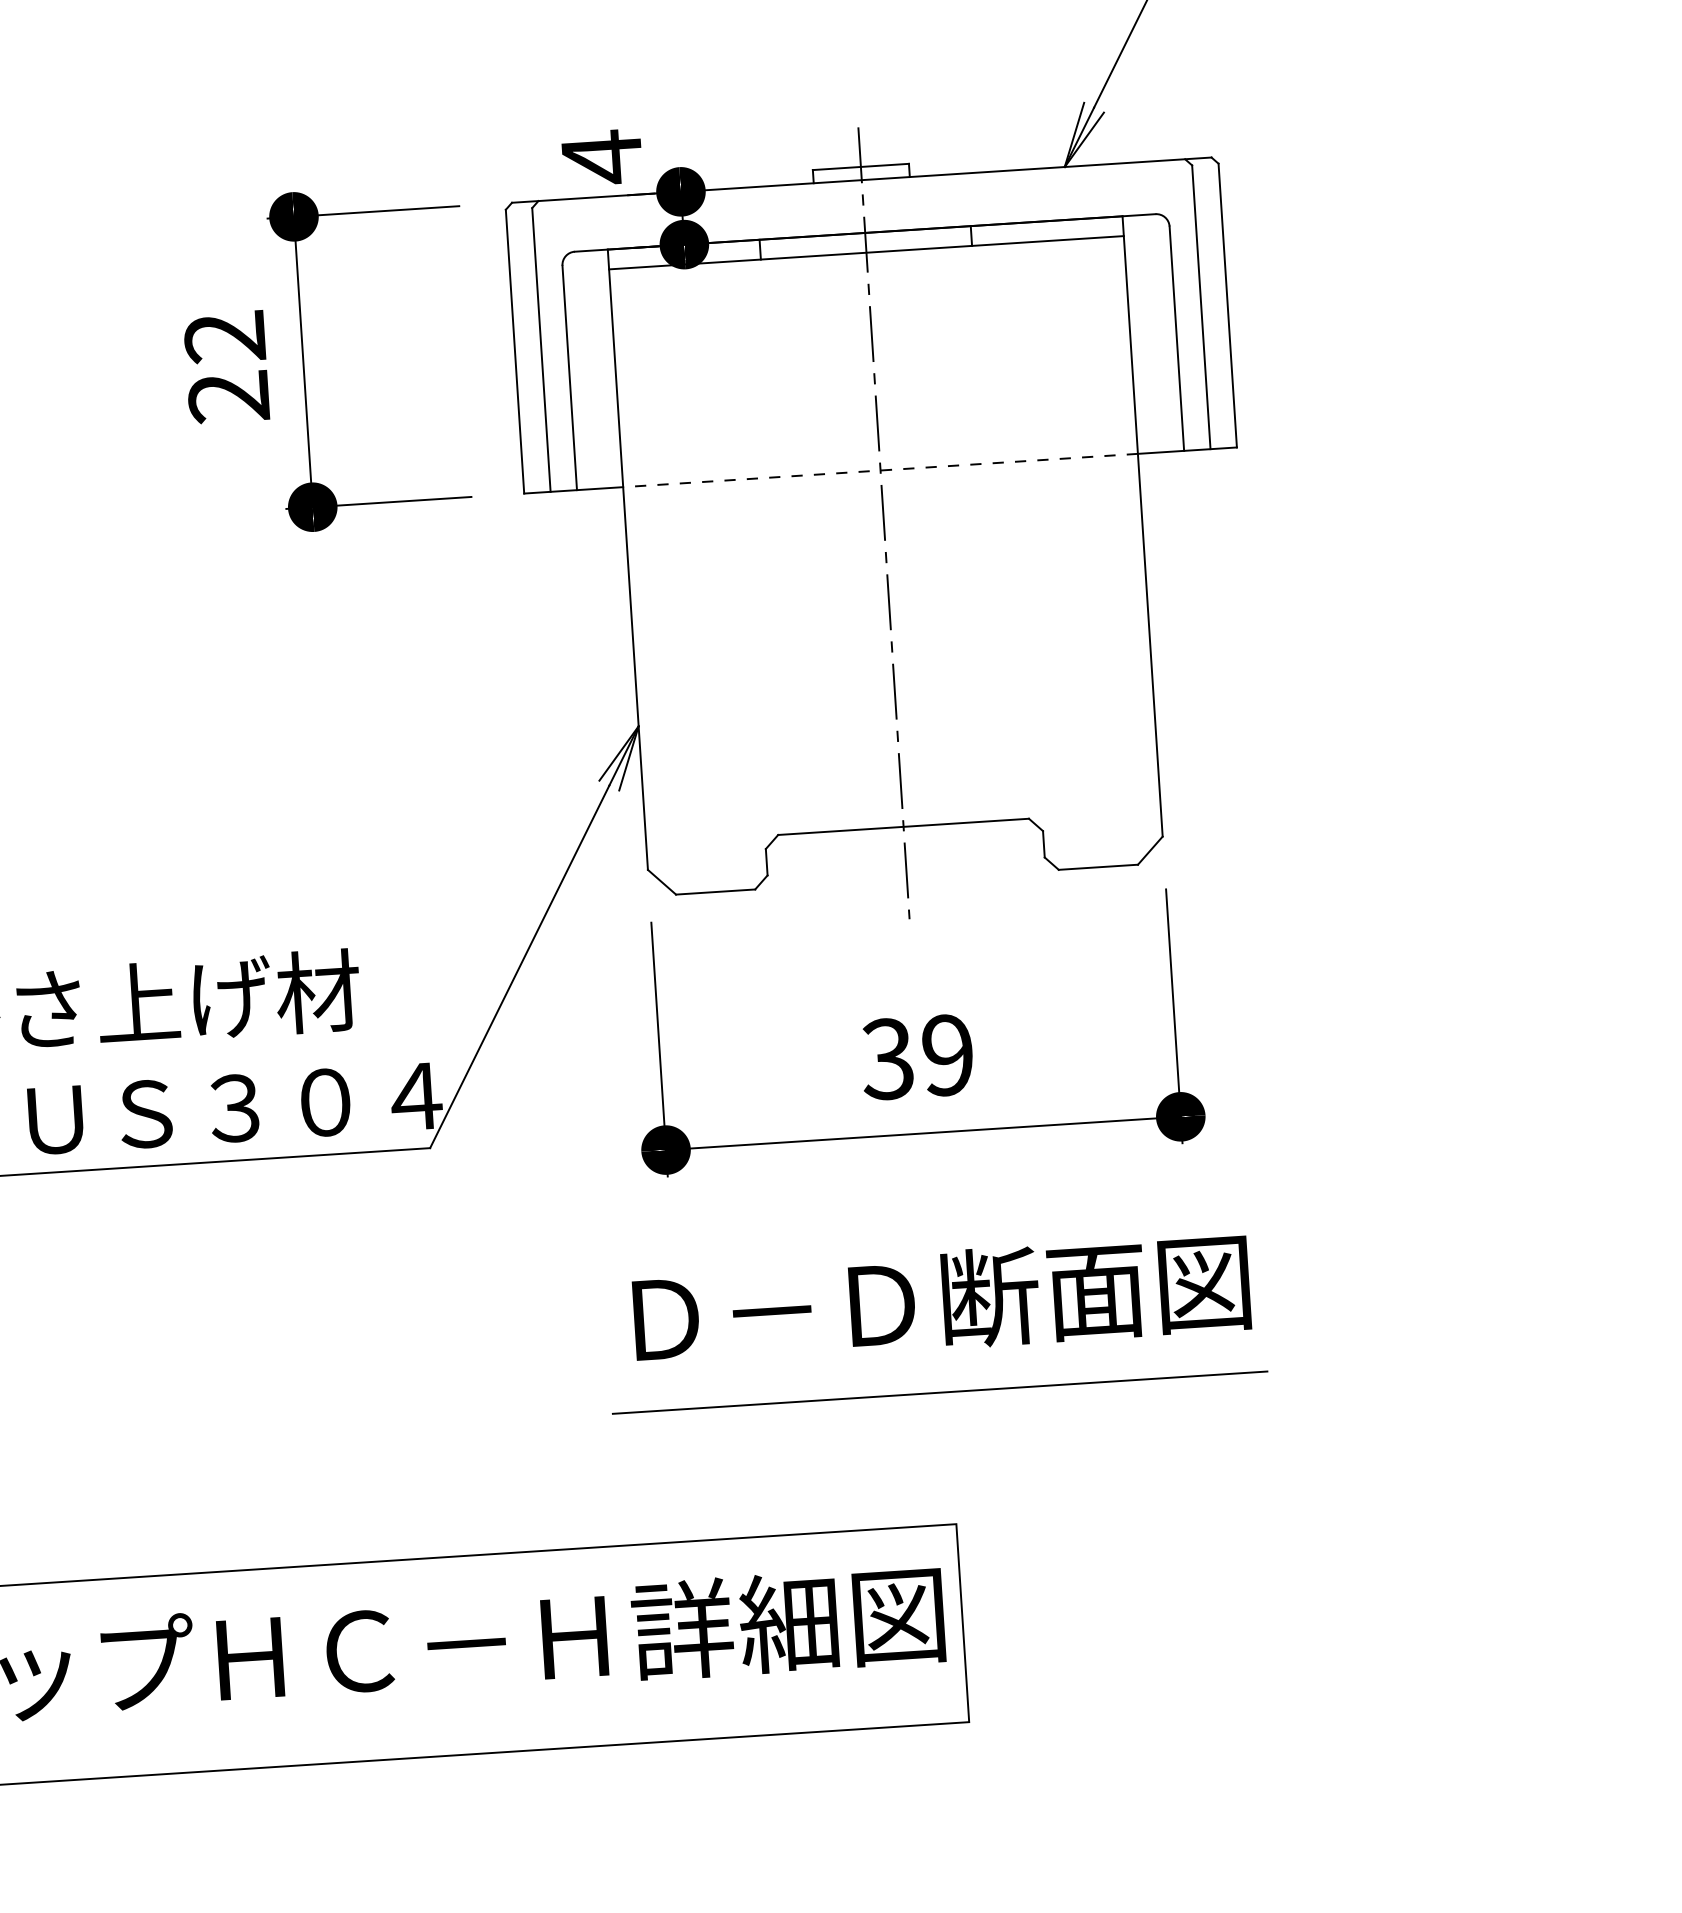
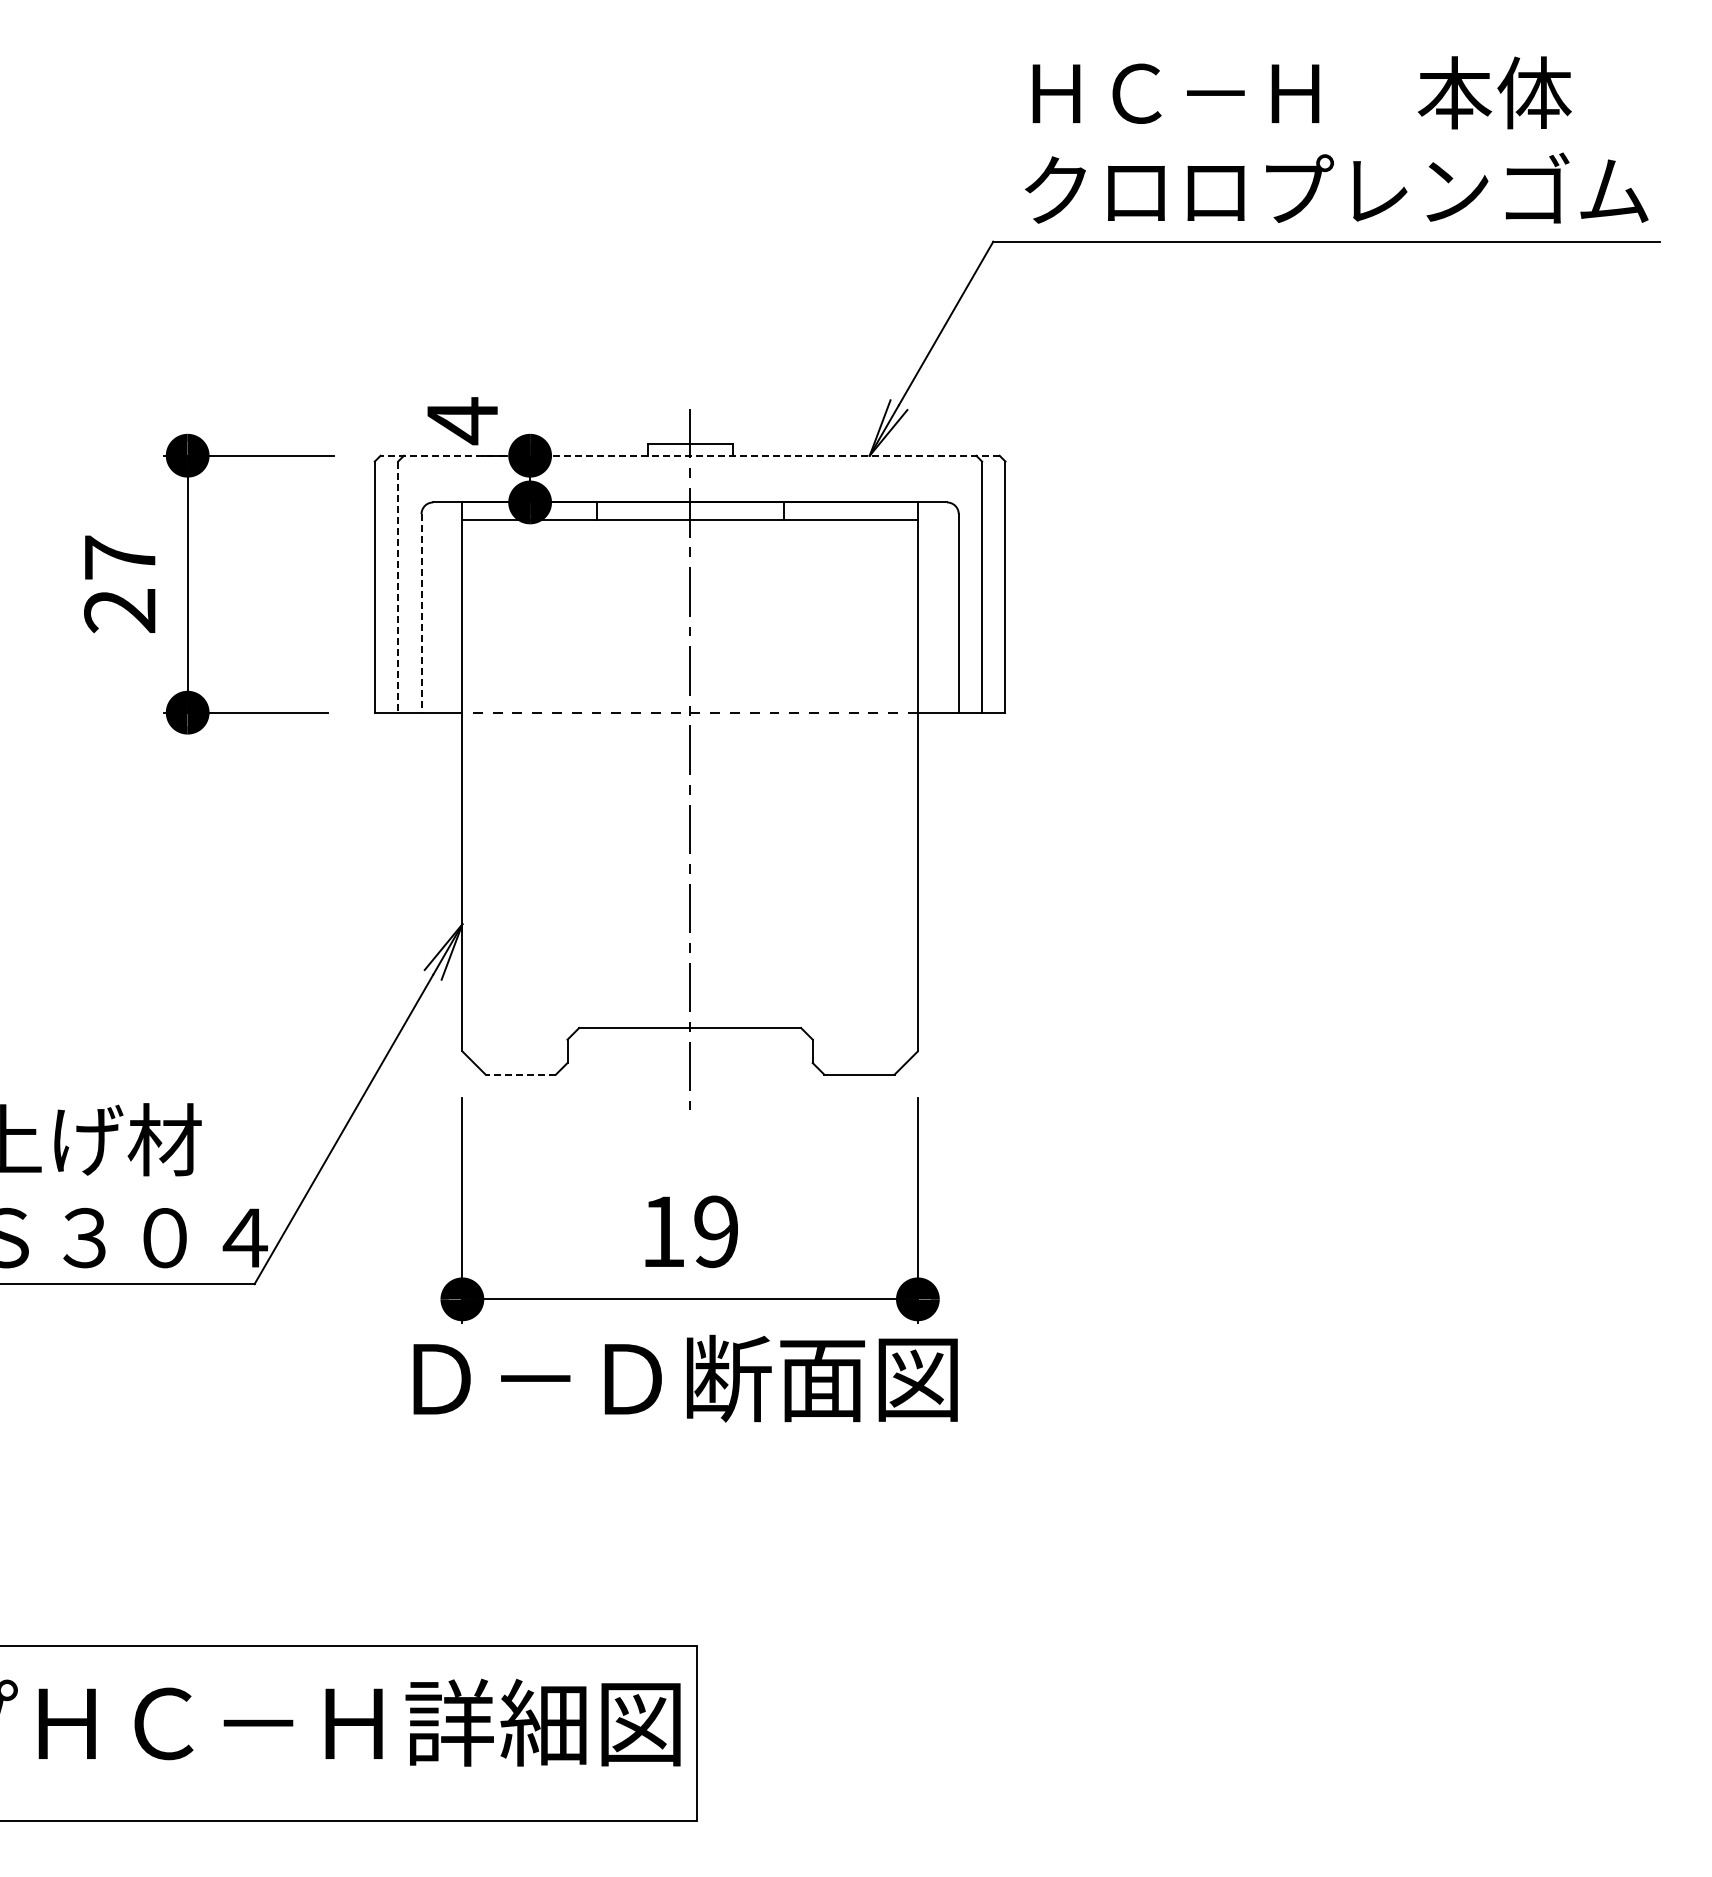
line: (862, 179) -> (690, 455), solid -> dashed
text: (224, 336) -> (119, 557), 22 -> 27
line: (541, 350) -> (398, 587), solid -> dashed
line: (569, 378) -> (421, 613), solid -> dashed
line: (715, 891) -> (520, 1074), solid -> dashed
text: (887, 1058) -> (662, 1231), 39 -> 19
text: (941, 1300) -> (685, 1378), moved
line: (939, 1392) -> (689, 1528), removed

